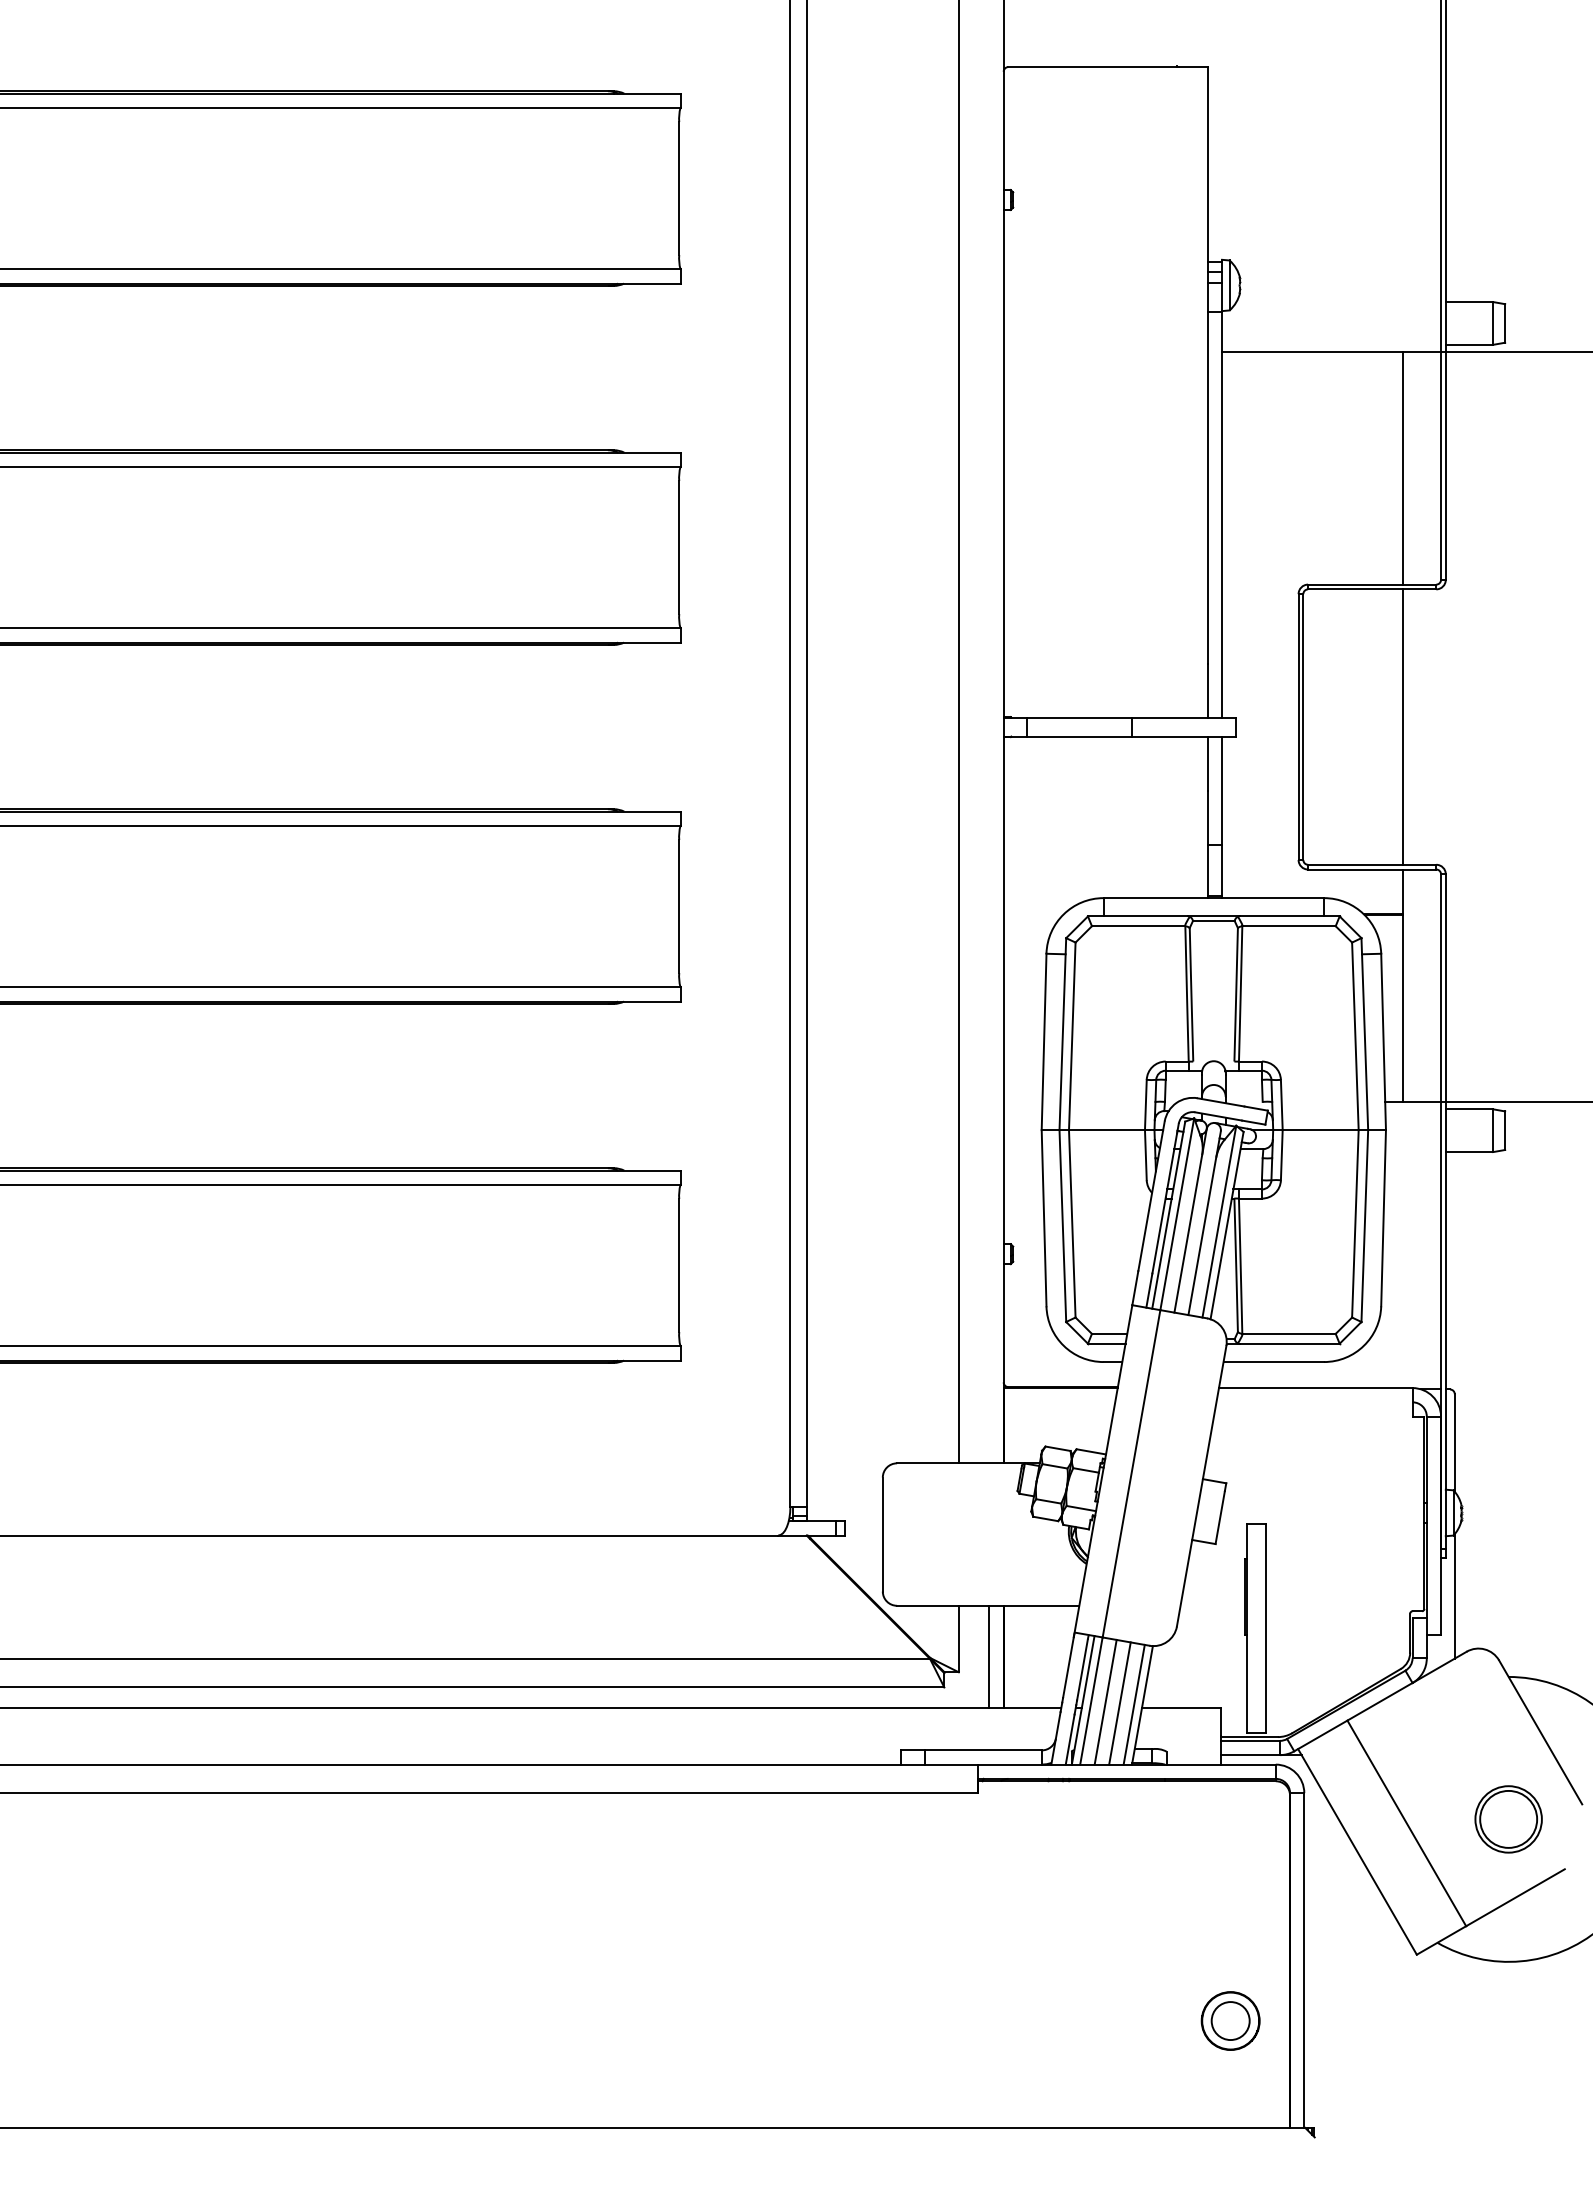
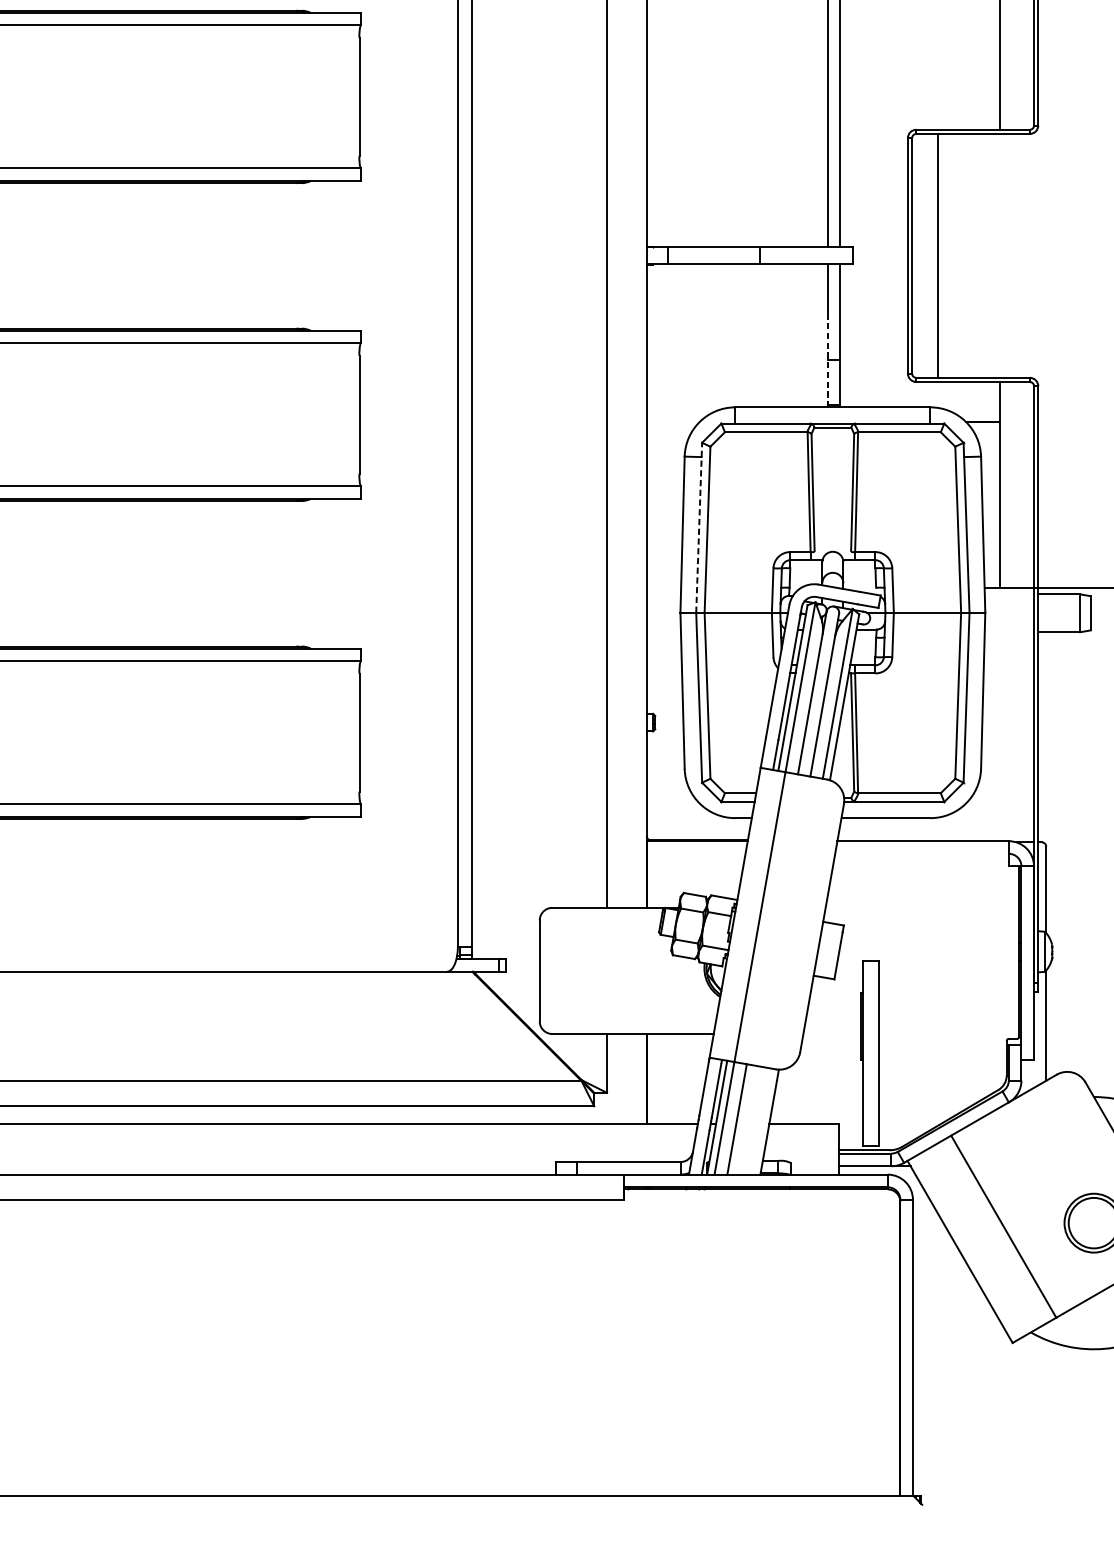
line: (1402, 726) -> (937, 255), moved
line: (1207, 844) -> (827, 359), solid -> dashed
line: (1062, 1033) -> (698, 527), solid -> dashed
line: (989, 1656) -> (634, 1078), removed
line: (1119, 1703) -> (749, 1120), removed
line: (1133, 1704) -> (761, 1121), removed
part: (1230, 2020) -> (847, 1401), removed

